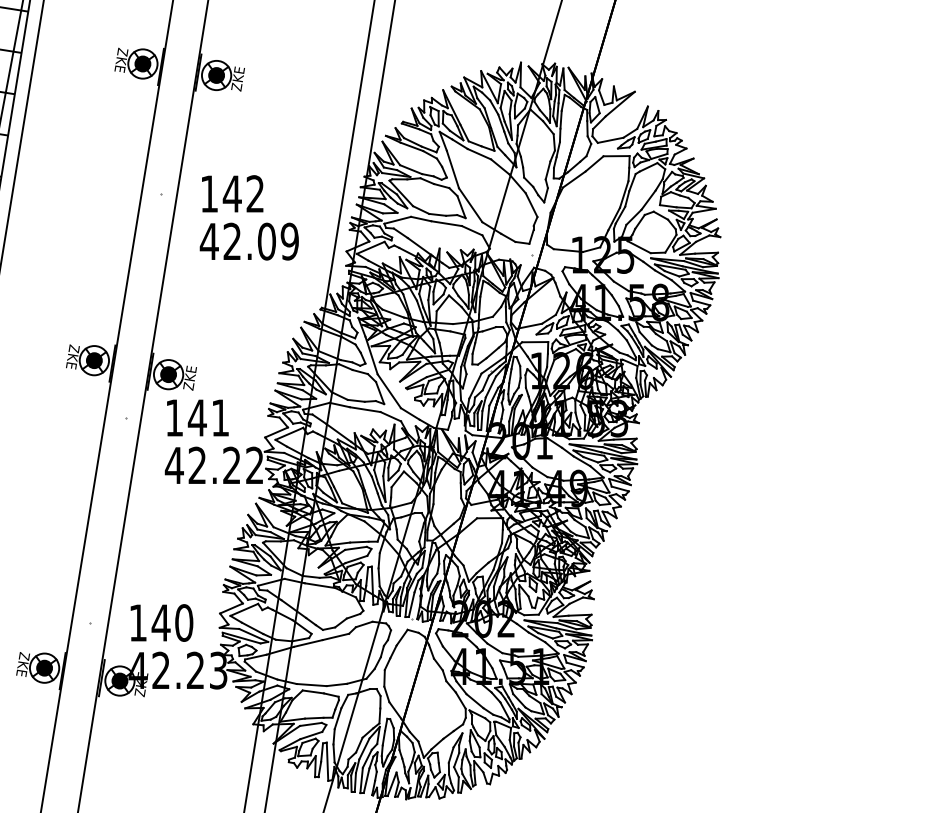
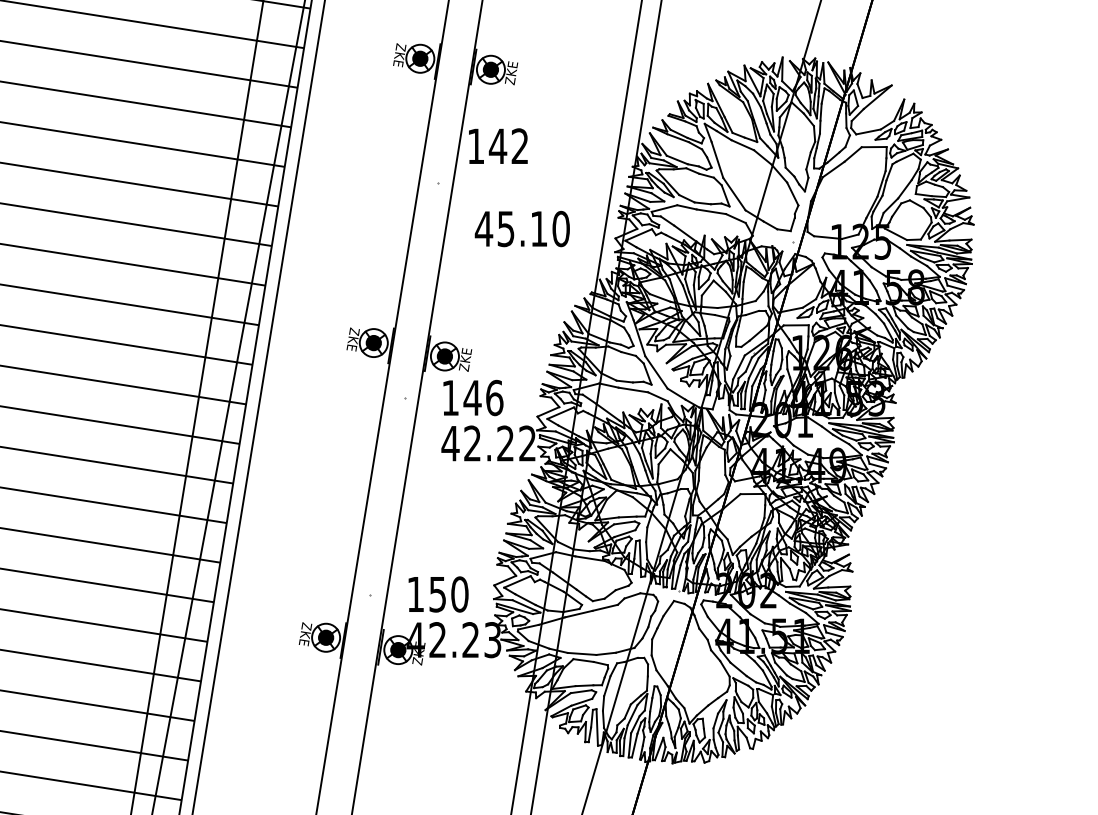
text: (232, 193) -> (498, 145), moved
text: (261, 241) -> (533, 228), 42.09 -> 45.10
text: (220, 417) -> (494, 397), 141 -> 146
text: (160, 623) -> (437, 594), 140 -> 150

